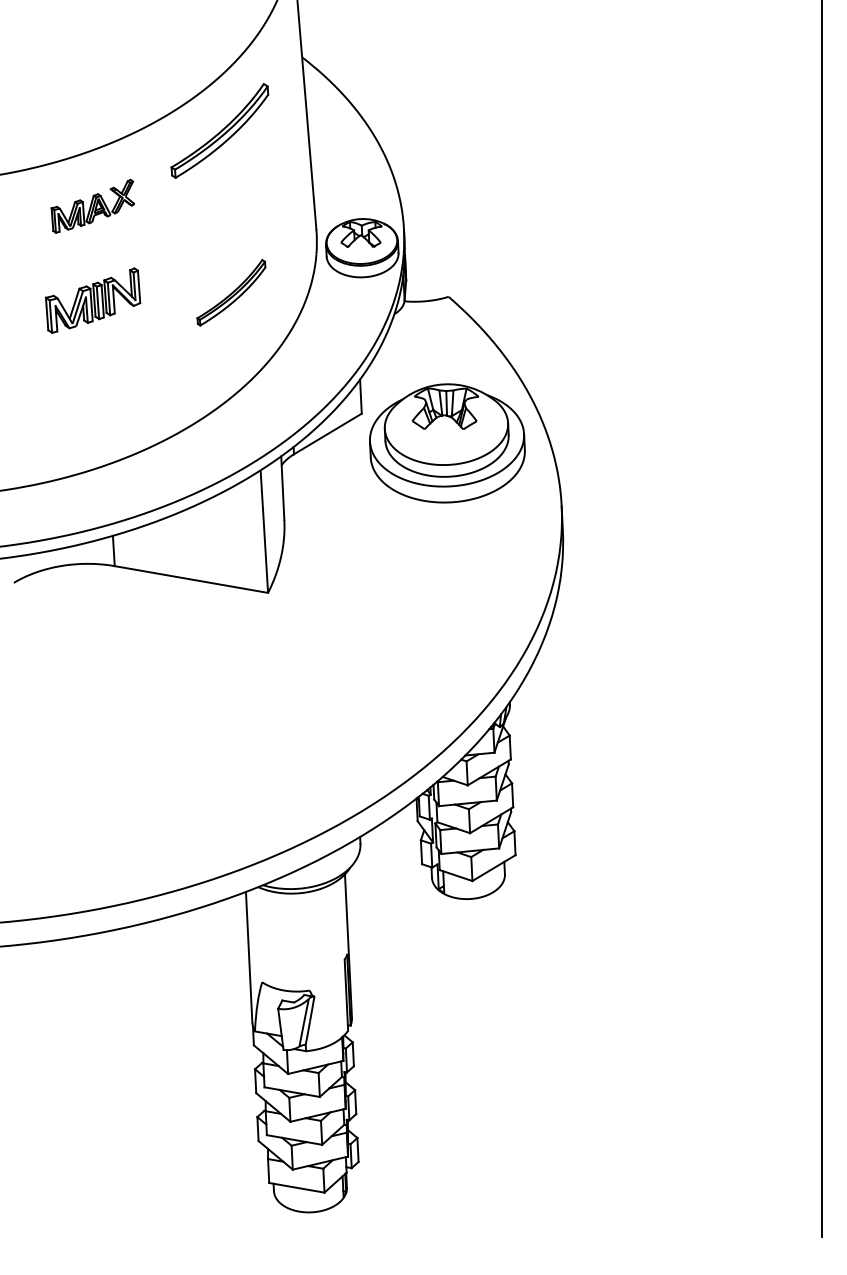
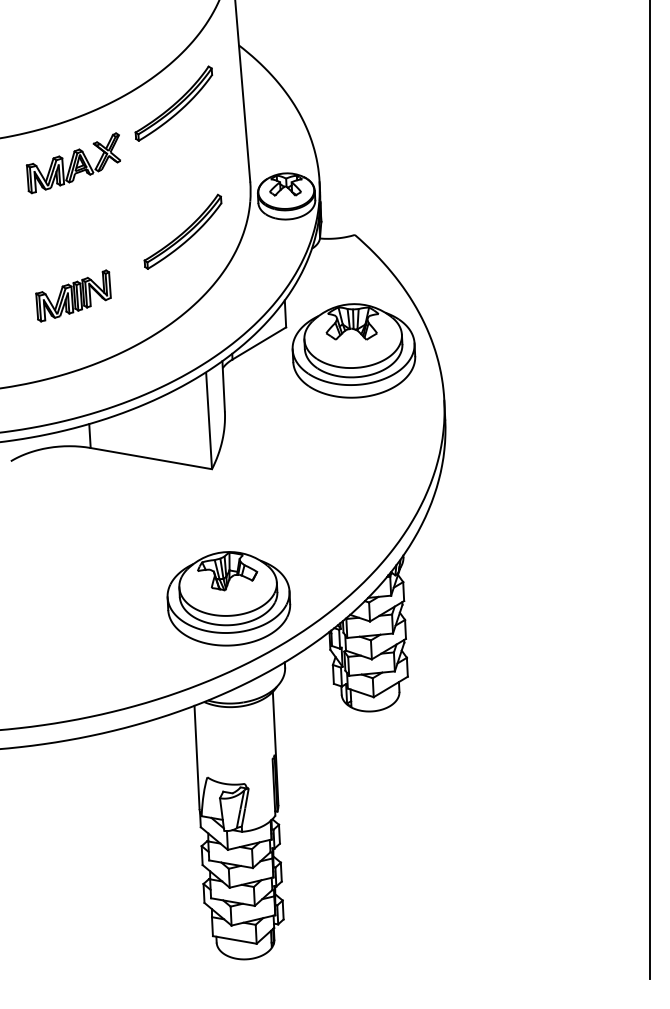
part: (91, 206) -> (72, 163), size x1.43
part: (230, 292) -> (182, 231), size x1.43
part: (93, 300) -> (73, 295), moved
part: (288, 756) -> (228, 598), added

